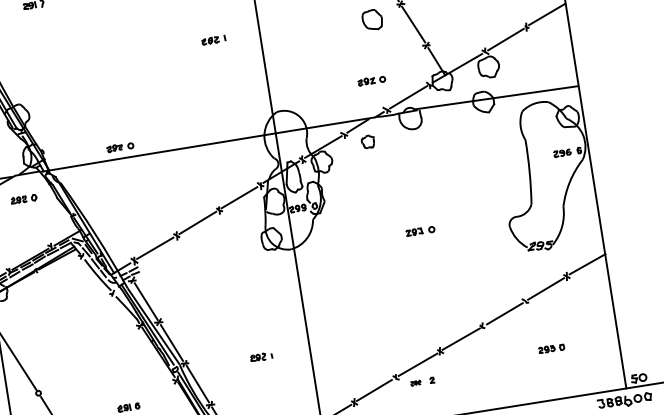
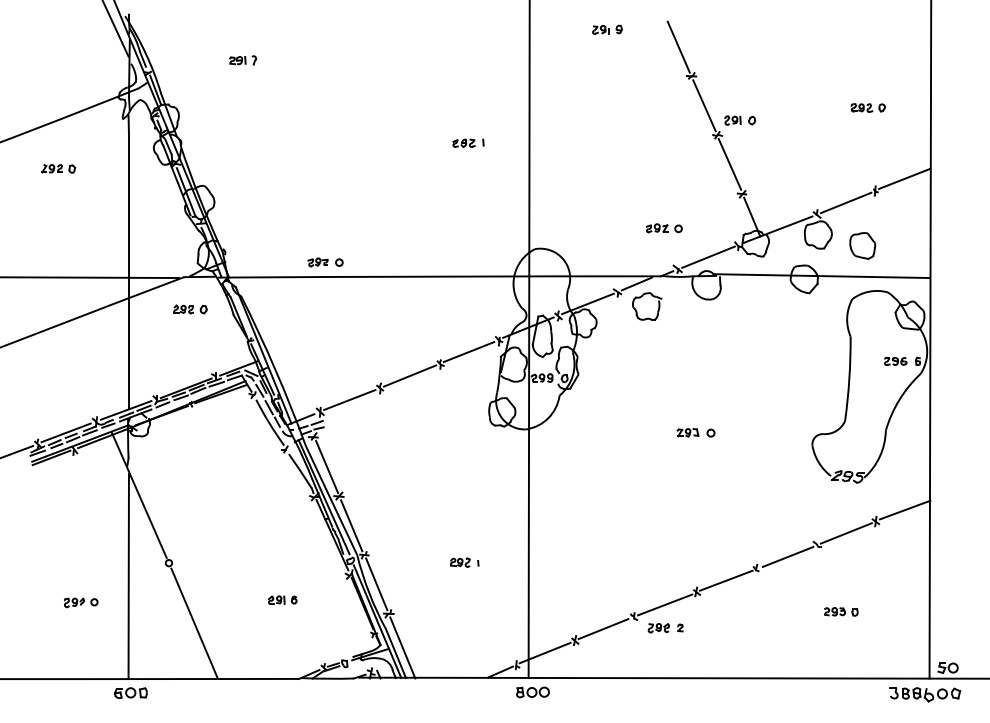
part: (372, 19) -> (862, 245), moved
part: (368, 141) -> (647, 306), size x1.67
part: (415, 383) -> (658, 628), size x1.67

